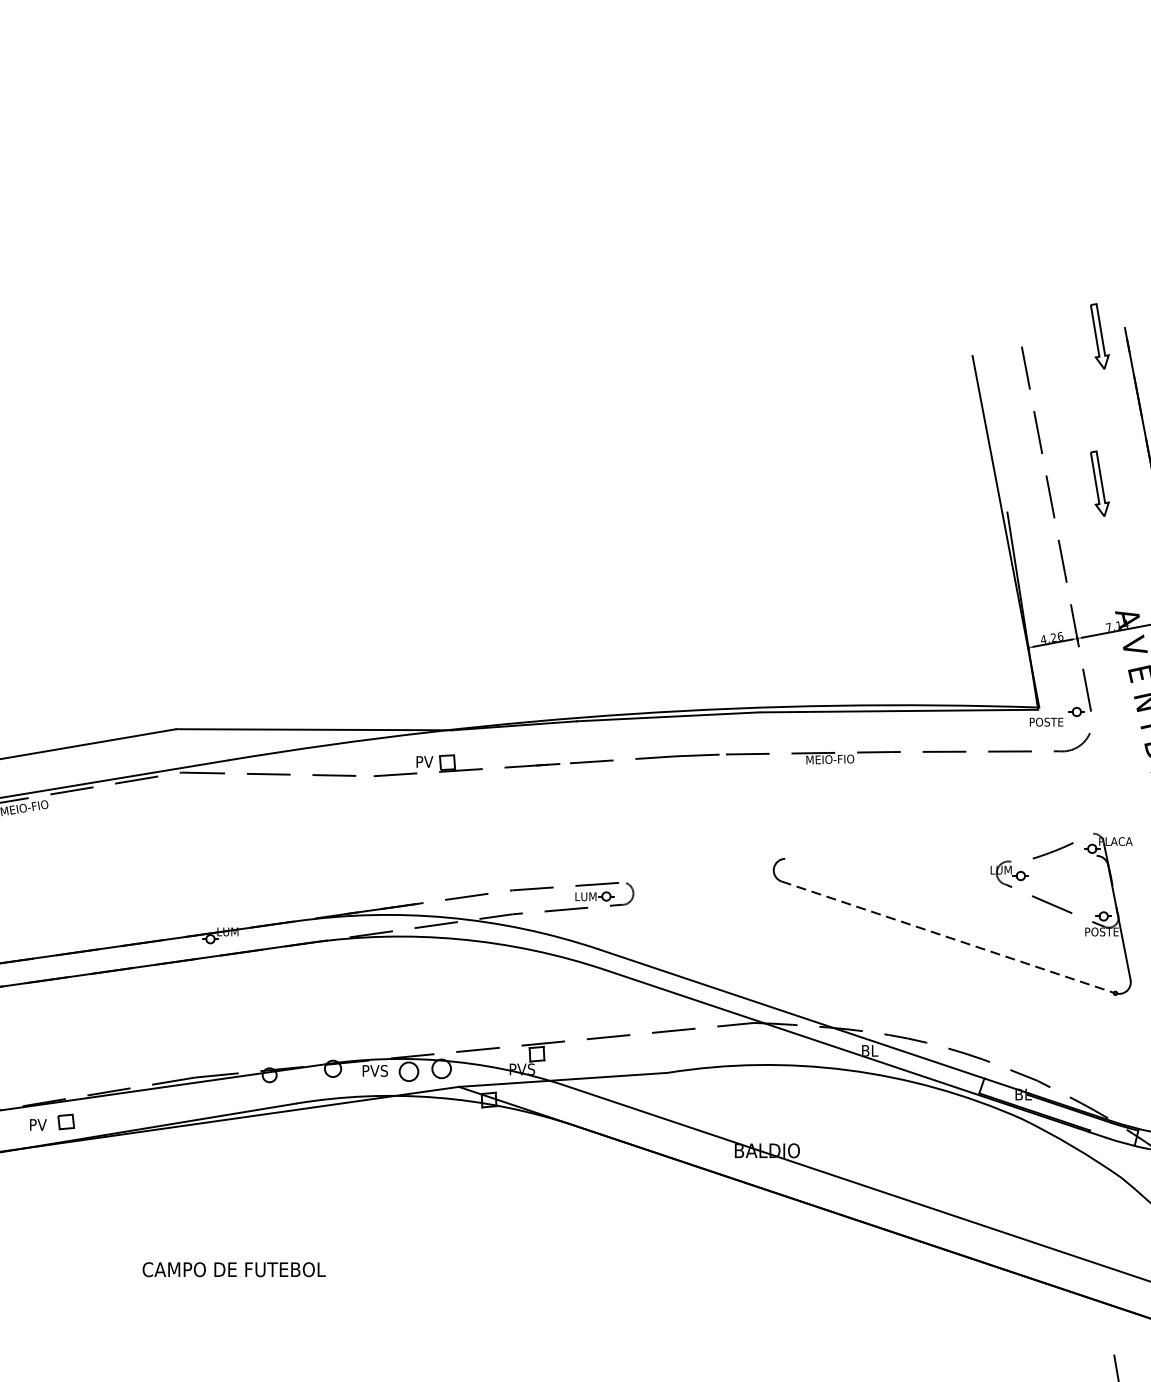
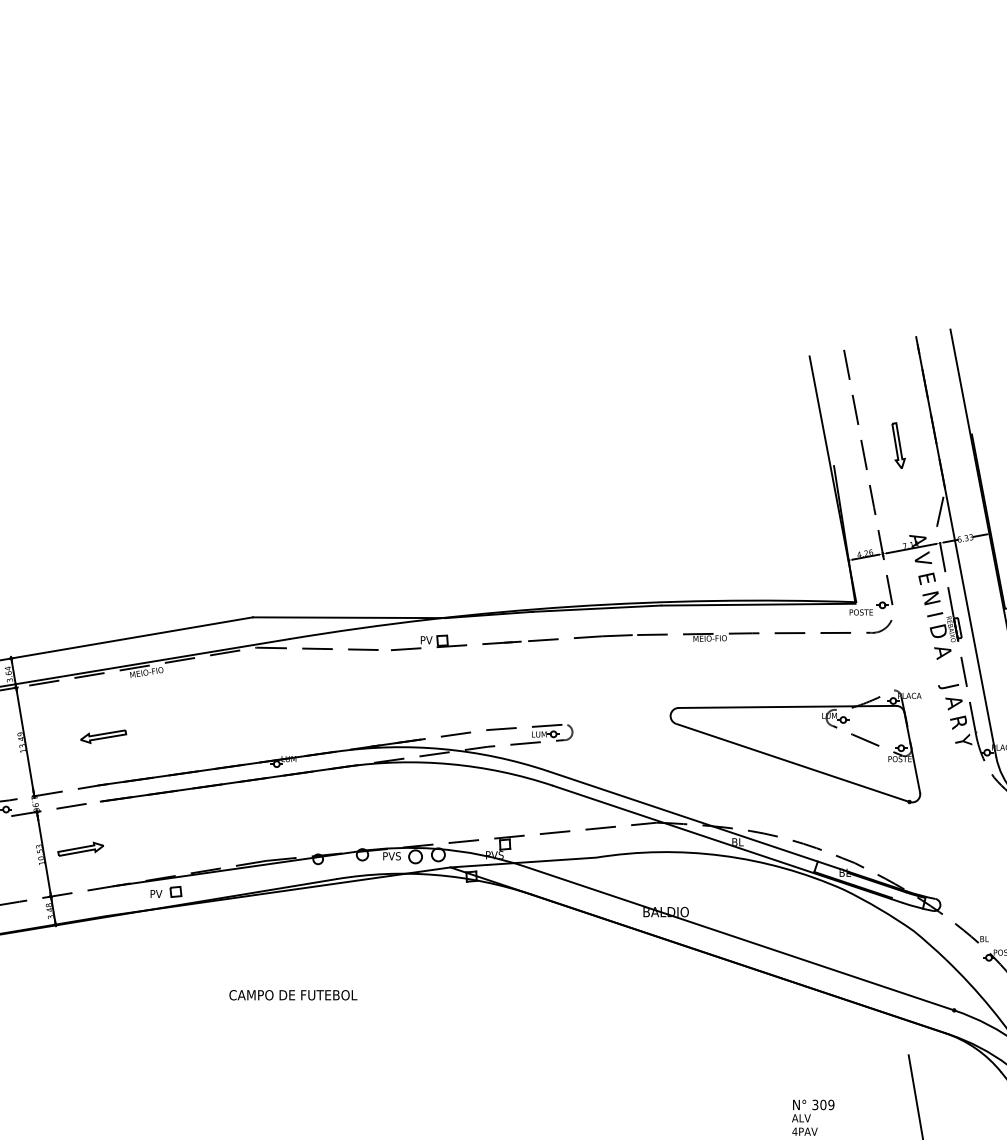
part: (1099, 336) -> (898, 342), removed
line: (940, 856) -> (787, 706), added
line: (949, 938) -> (793, 763), dashed -> solid

